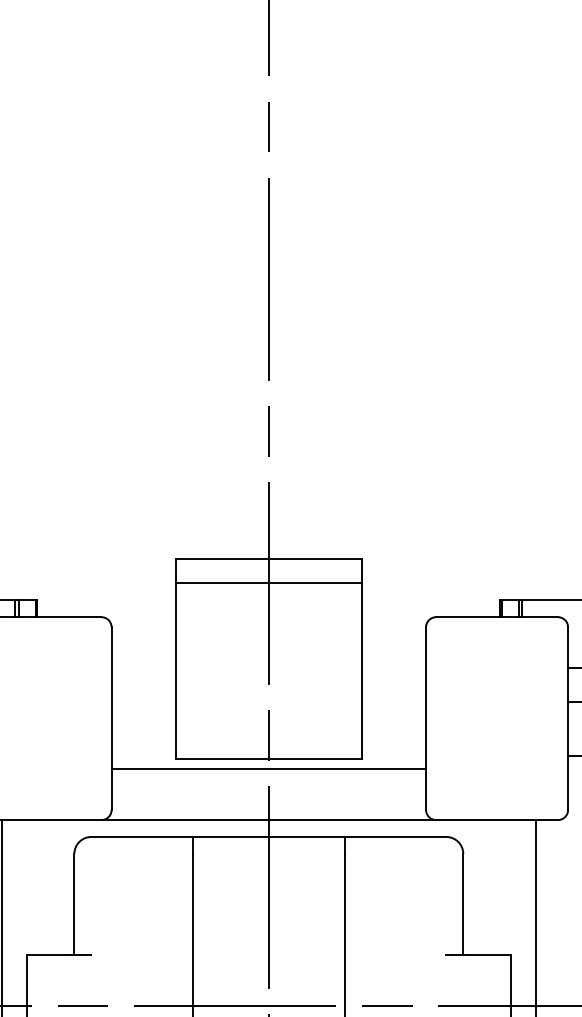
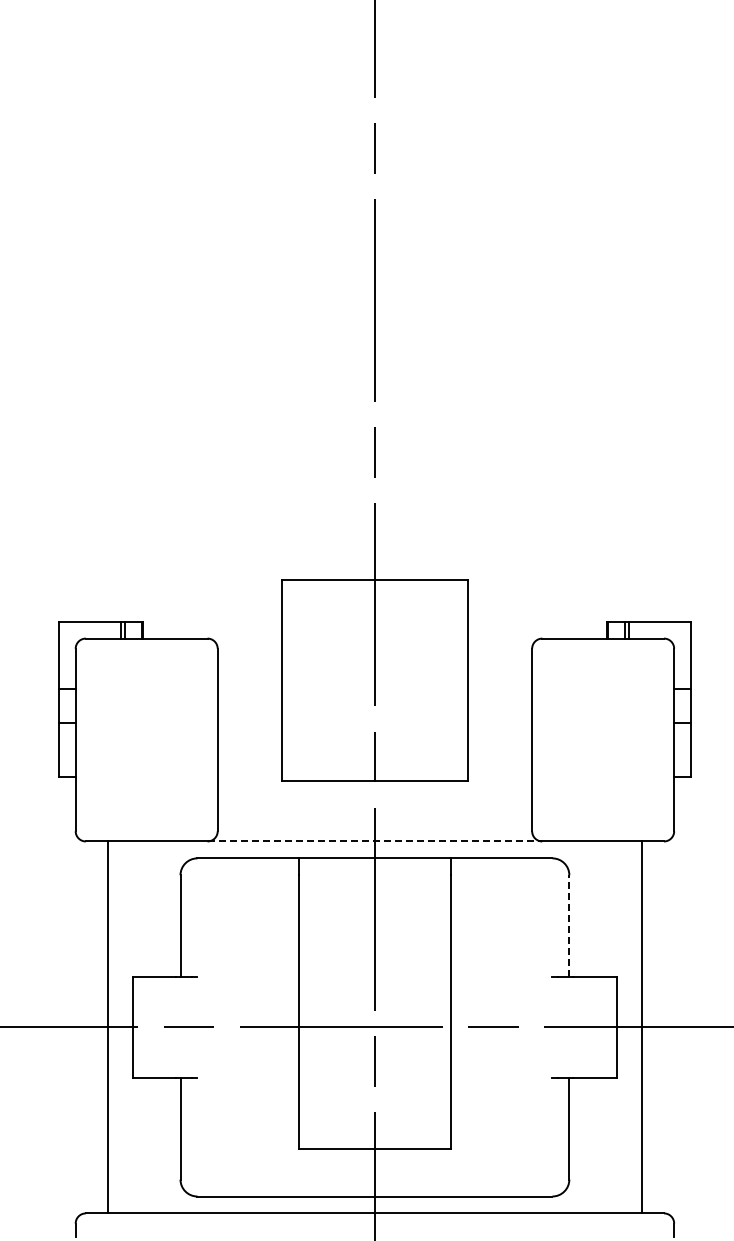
line: (268, 583) -> (374, 604), removed
line: (268, 769) -> (374, 790), removed
line: (269, 820) -> (375, 841), solid -> dashed
line: (463, 905) -> (569, 926), solid -> dashed

